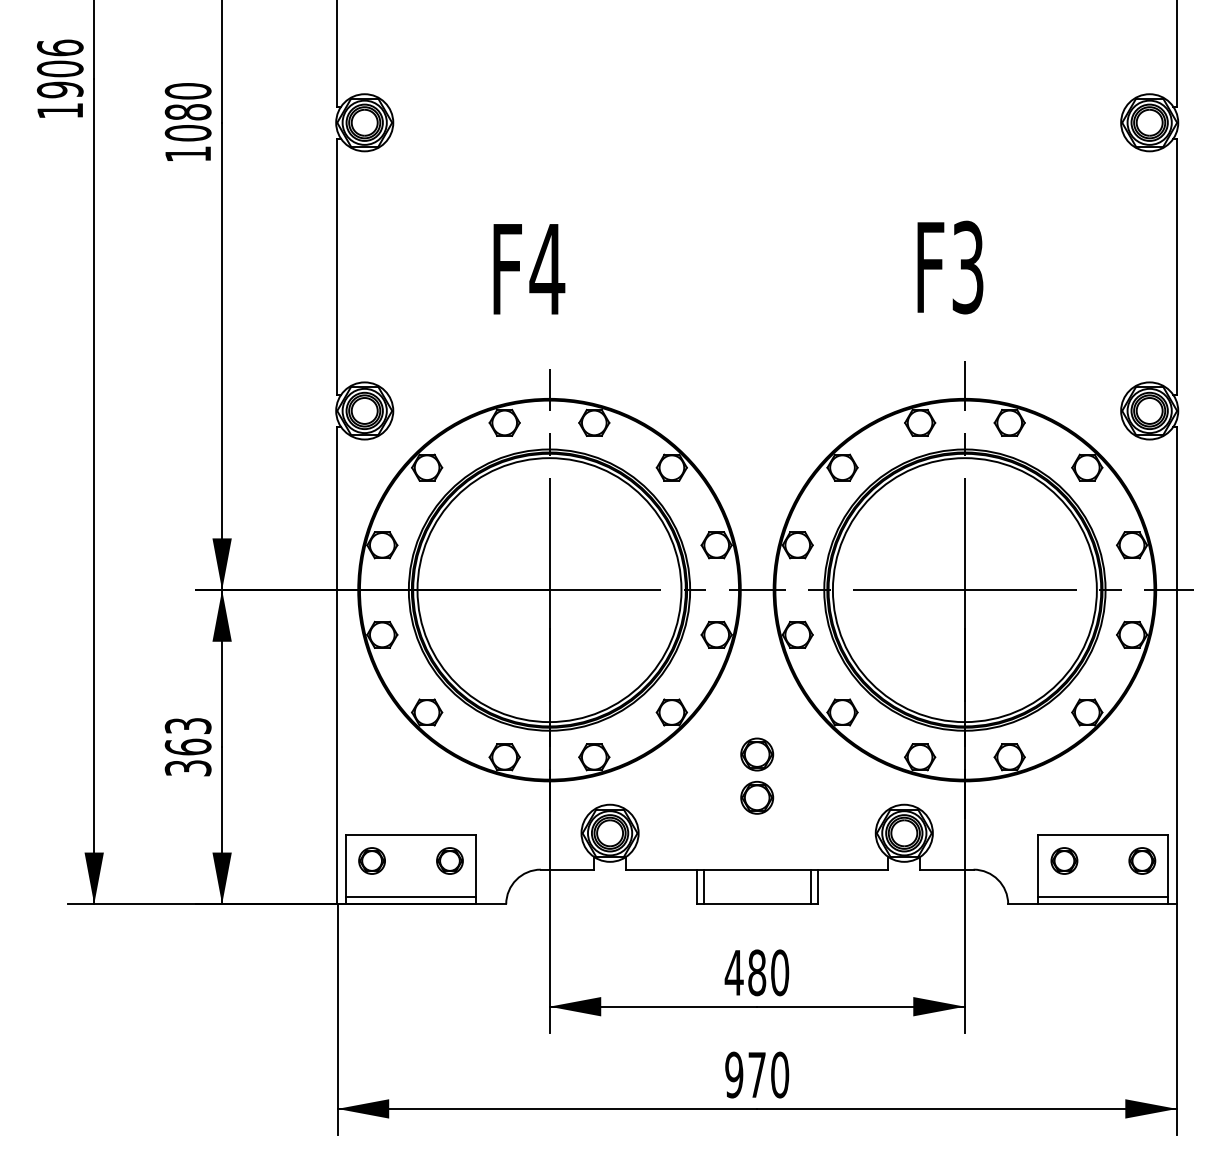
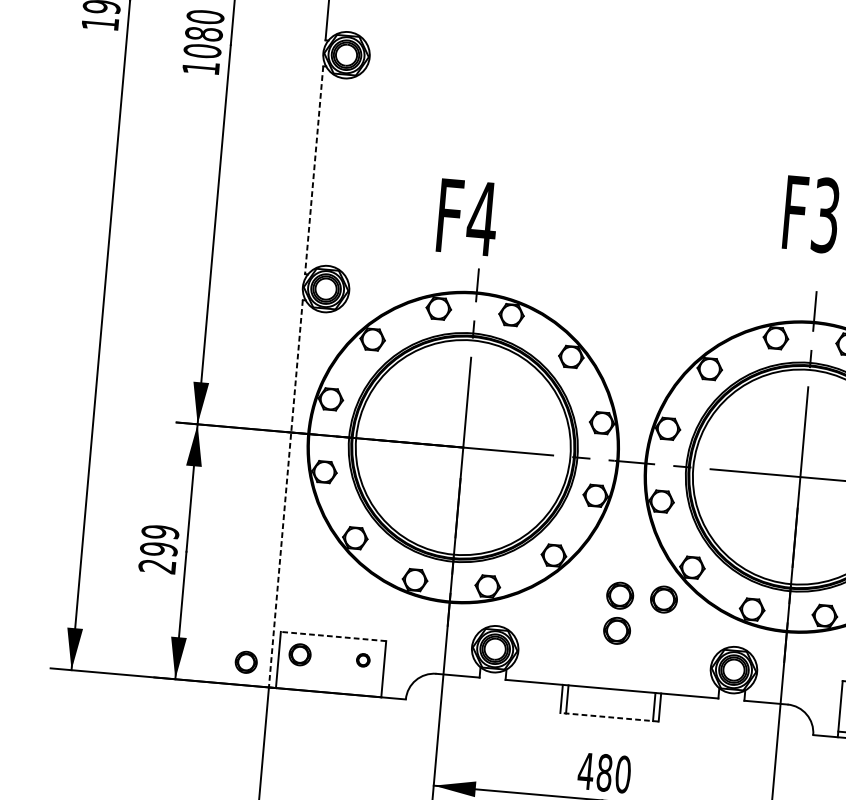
line: (337, 267) -> (314, 170), solid -> dashed
text: (529, 269) -> (467, 217), moved
line: (337, 665) -> (285, 493), solid -> dashed
text: (187, 746) -> (158, 548), 363 -> 299
part: (811, 754) -> (664, 599), added
line: (411, 835) -> (333, 636), solid -> dashed
part: (449, 860) -> (362, 659), size x0.6
part: (306, 875) -> (245, 661), added
line: (410, 897) -> (328, 687), removed
line: (757, 904) -> (609, 717), solid -> dashed

